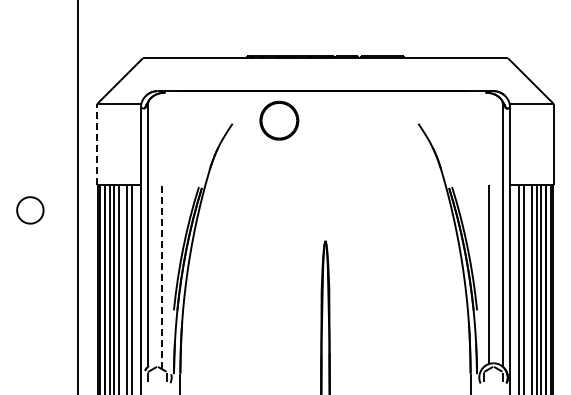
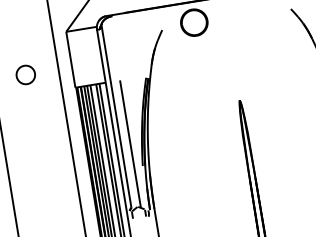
line: (97, 143) -> (70, 59), dashed -> solid
part: (30, 210) -> (25, 75), moved
line: (161, 276) -> (130, 143), dashed -> solid

